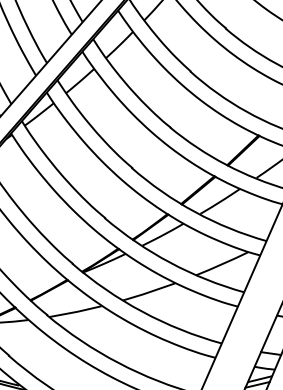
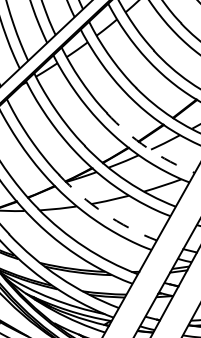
arc: (195, 211) -> (147, 147), solid -> dashed
arc: (142, 312) -> (104, 213), solid -> dashed

